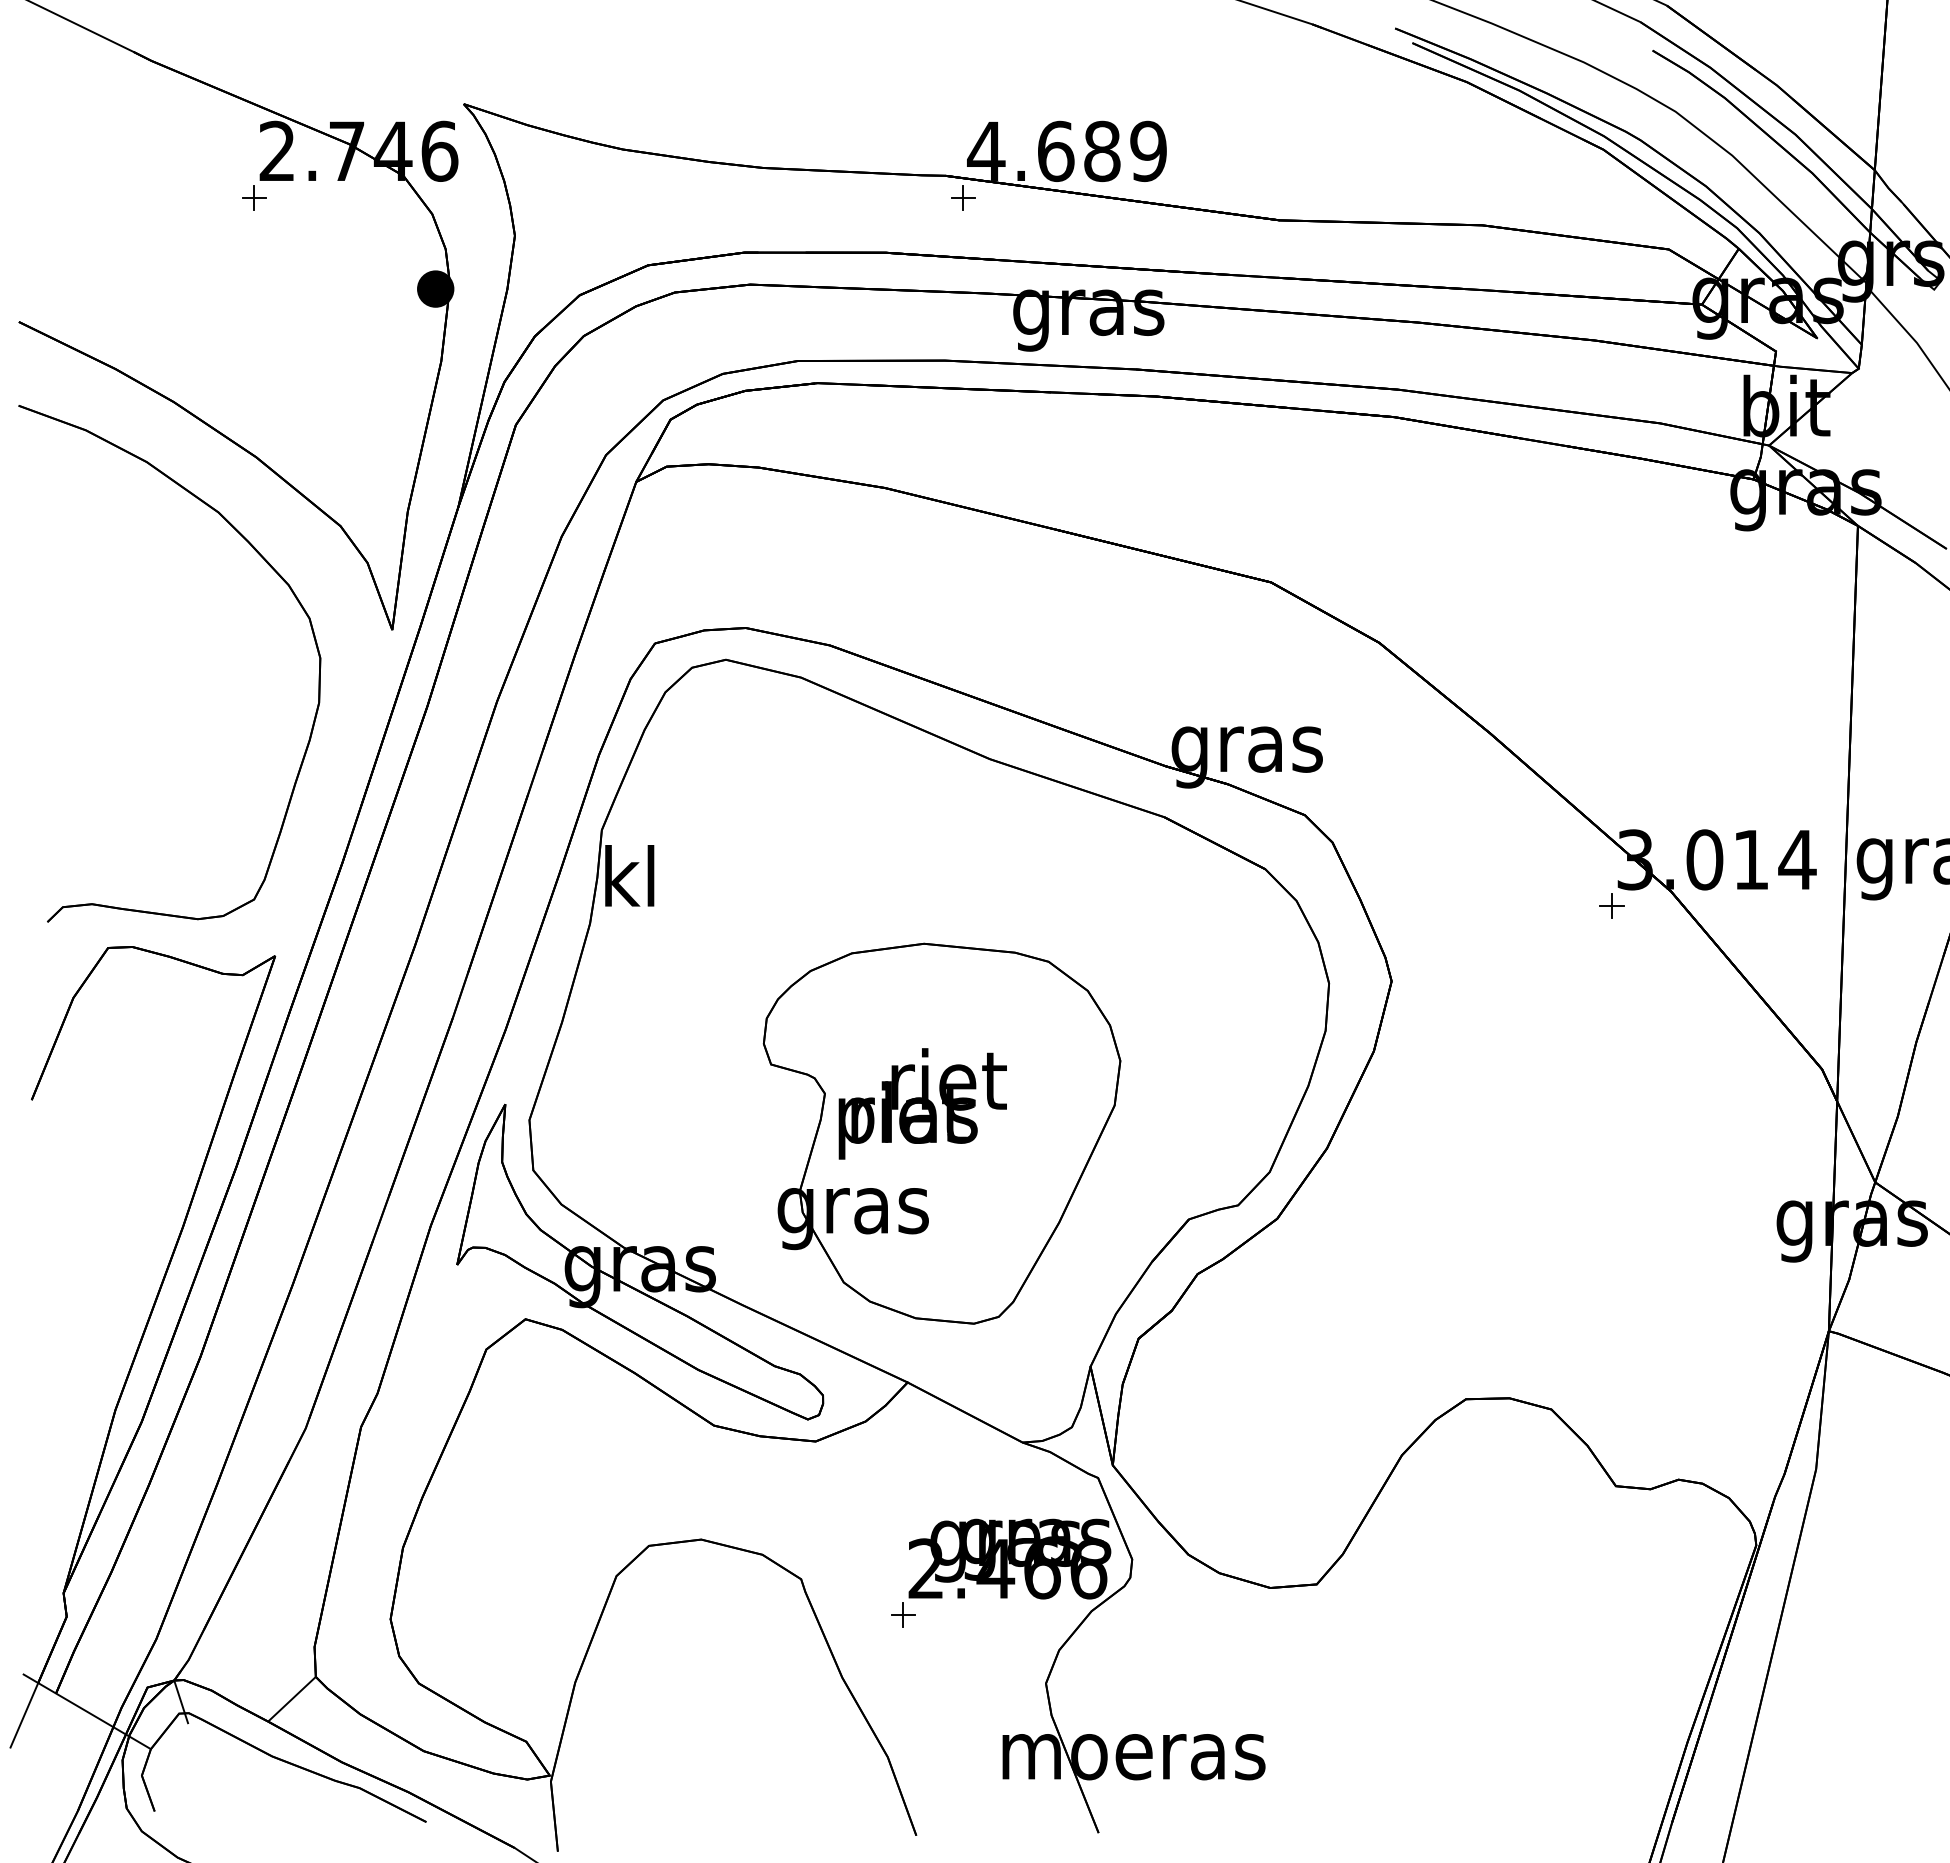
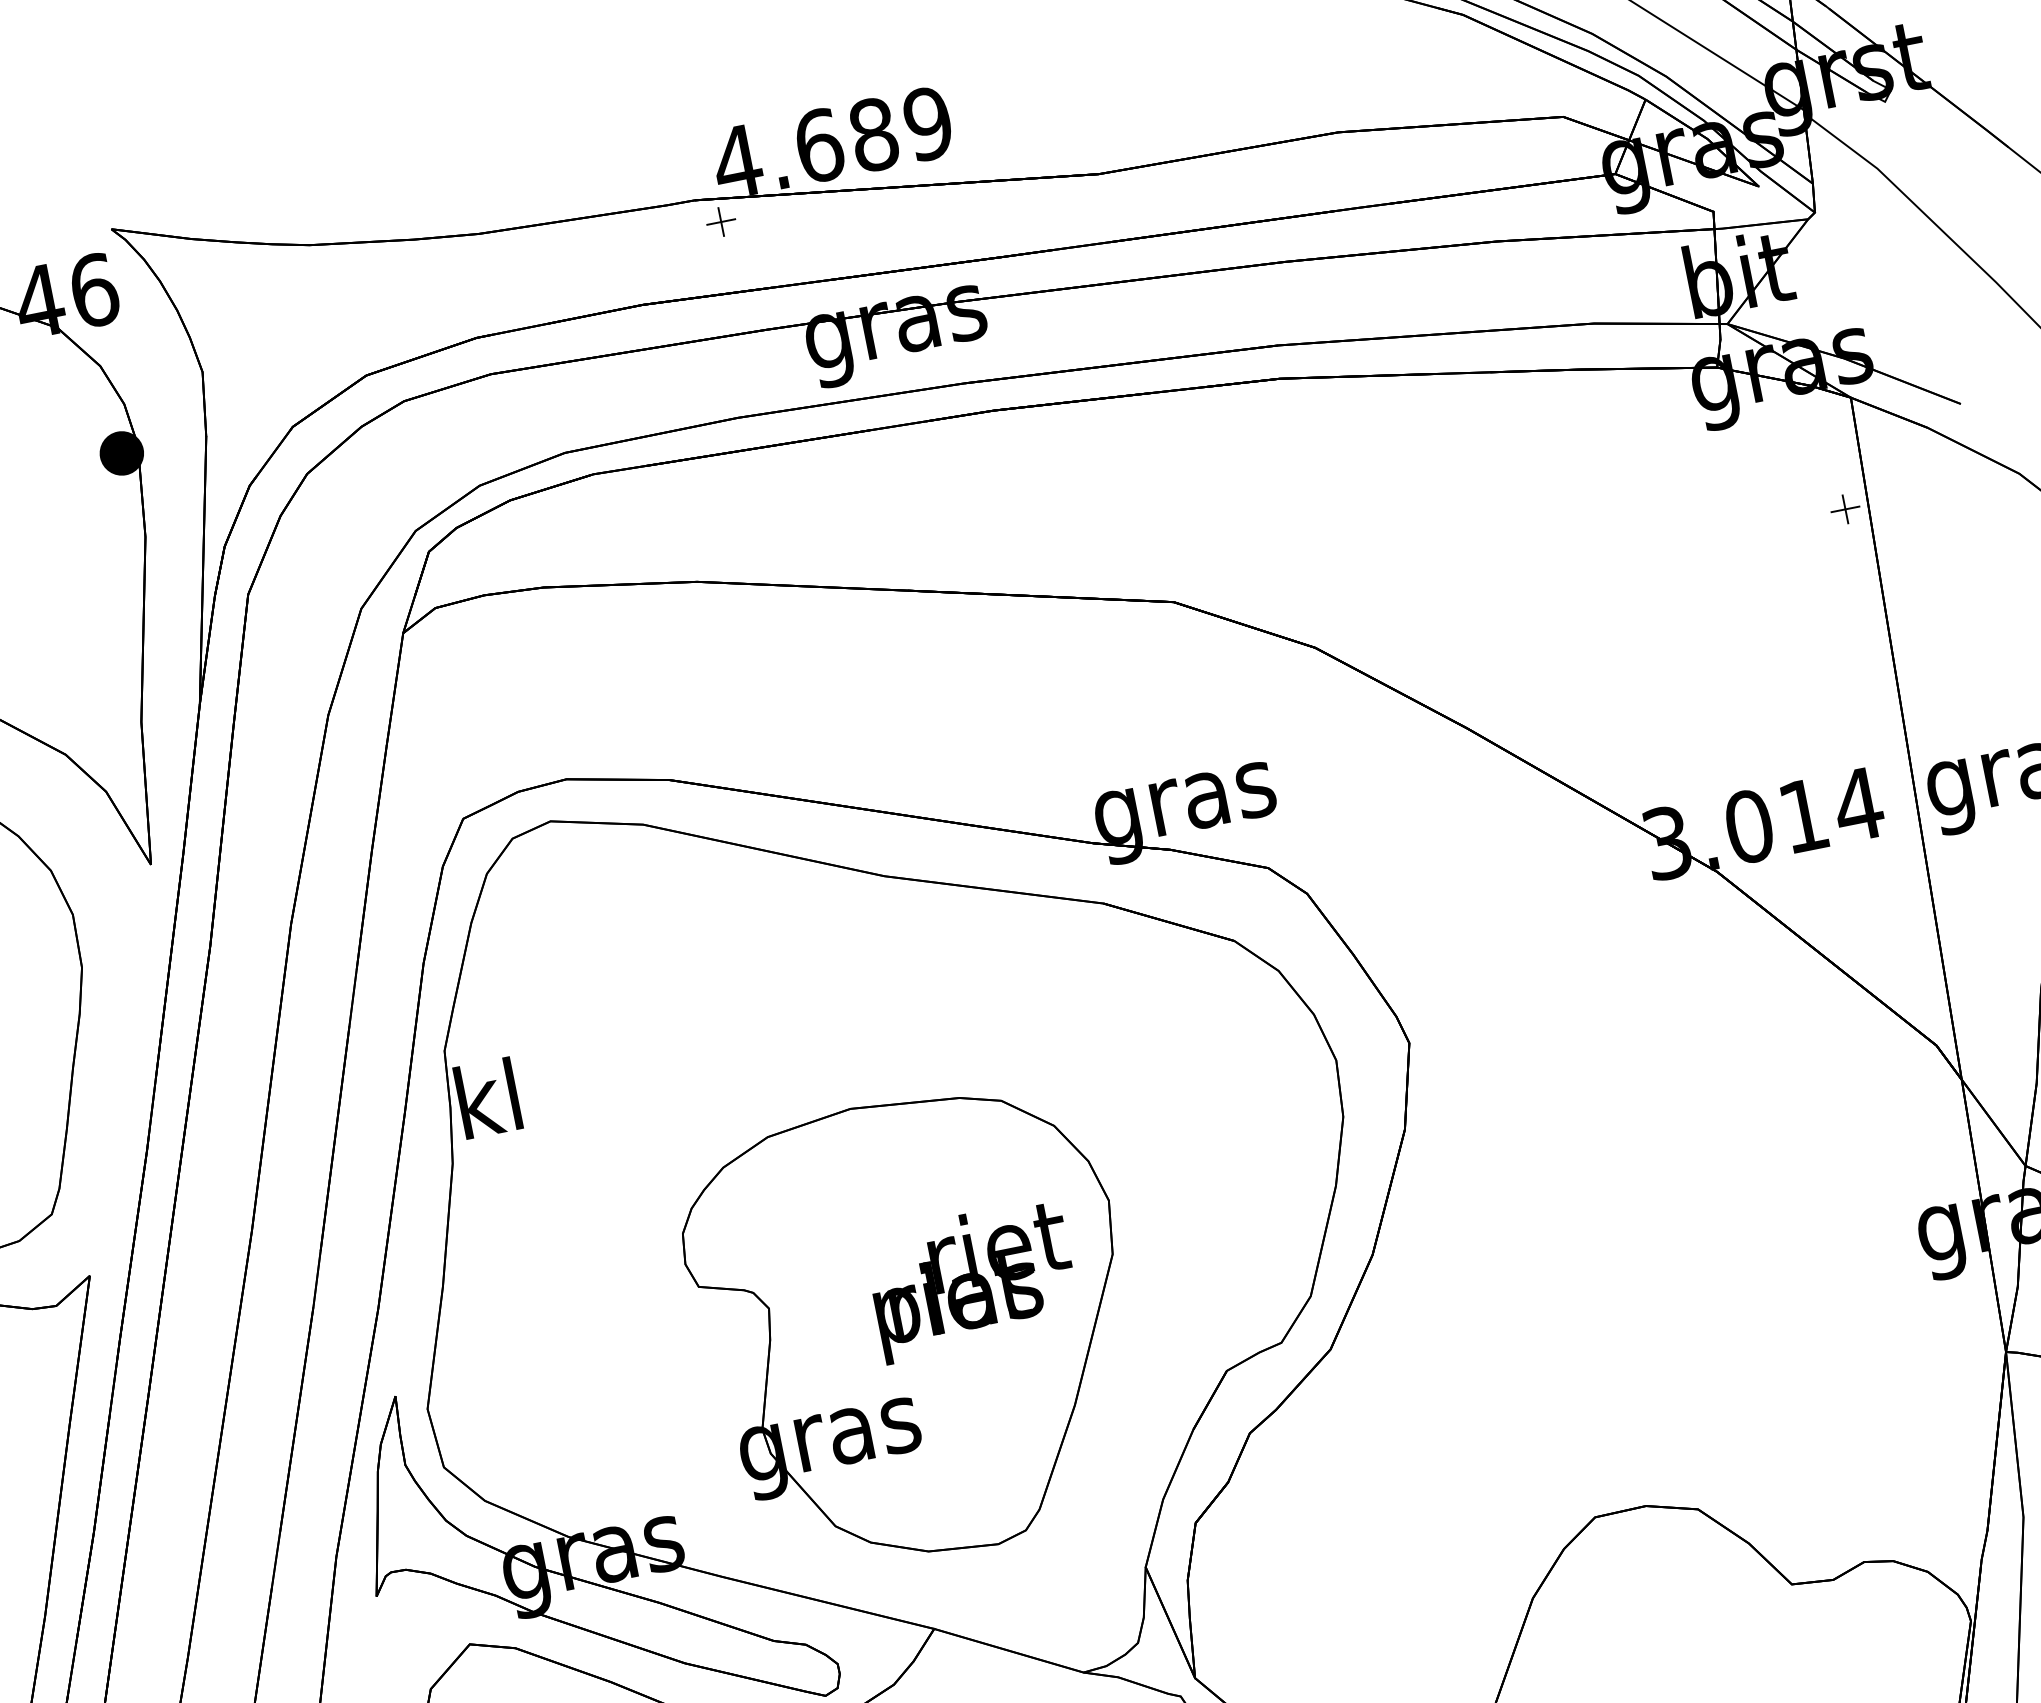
part: (1611, 905) -> (1844, 508), moved
text: (922, 1103) -> (971, 1280), moved

